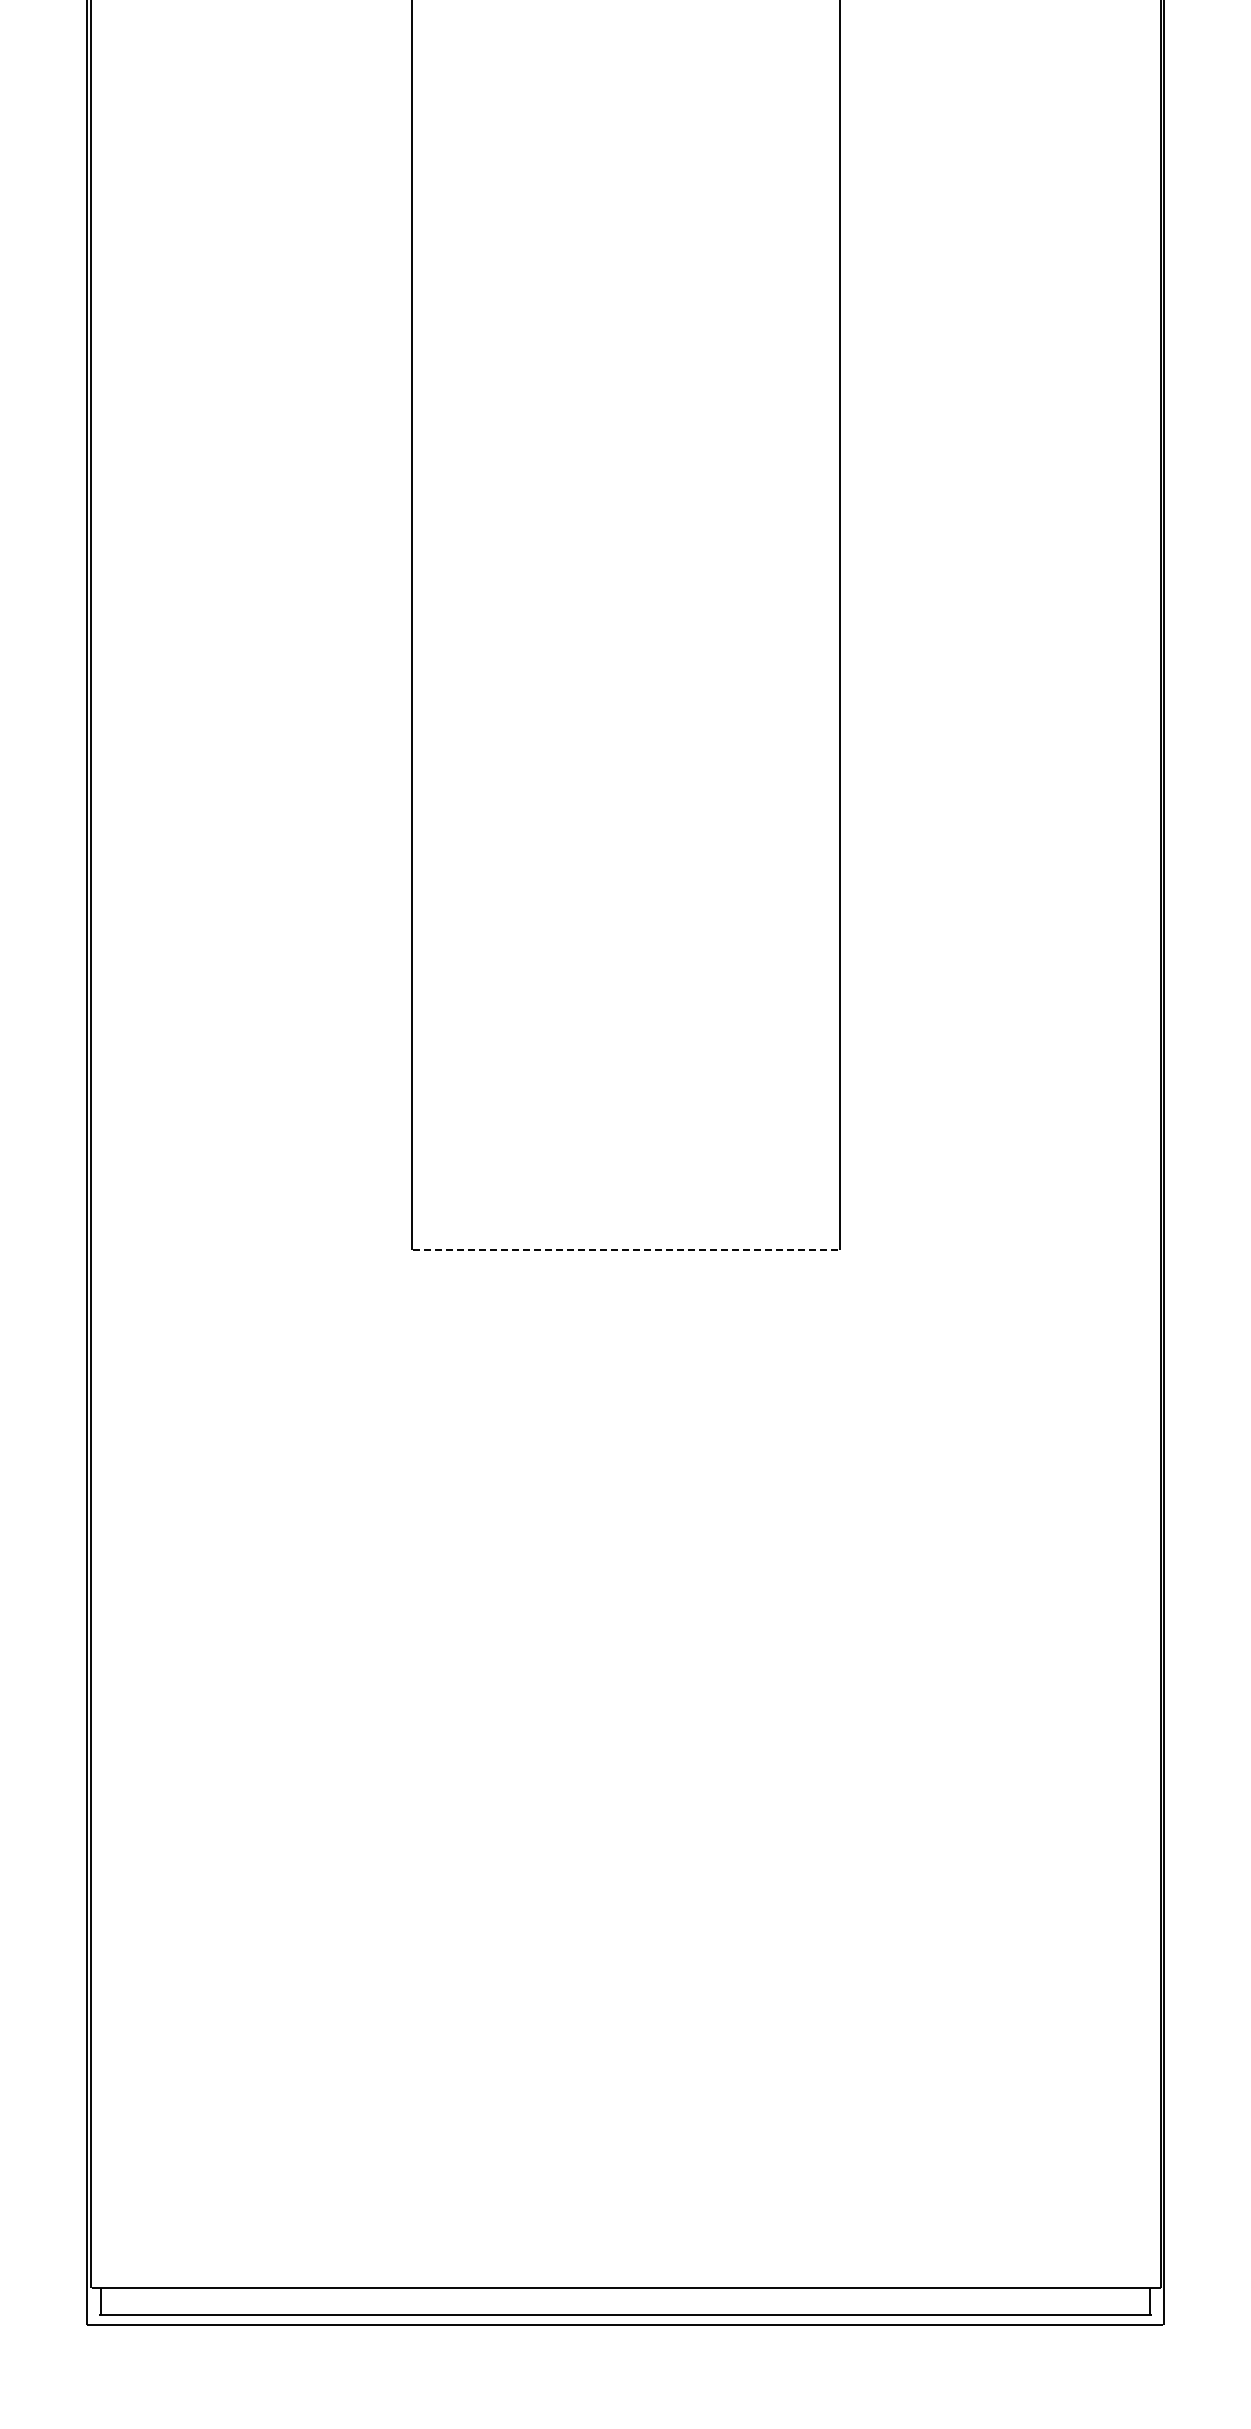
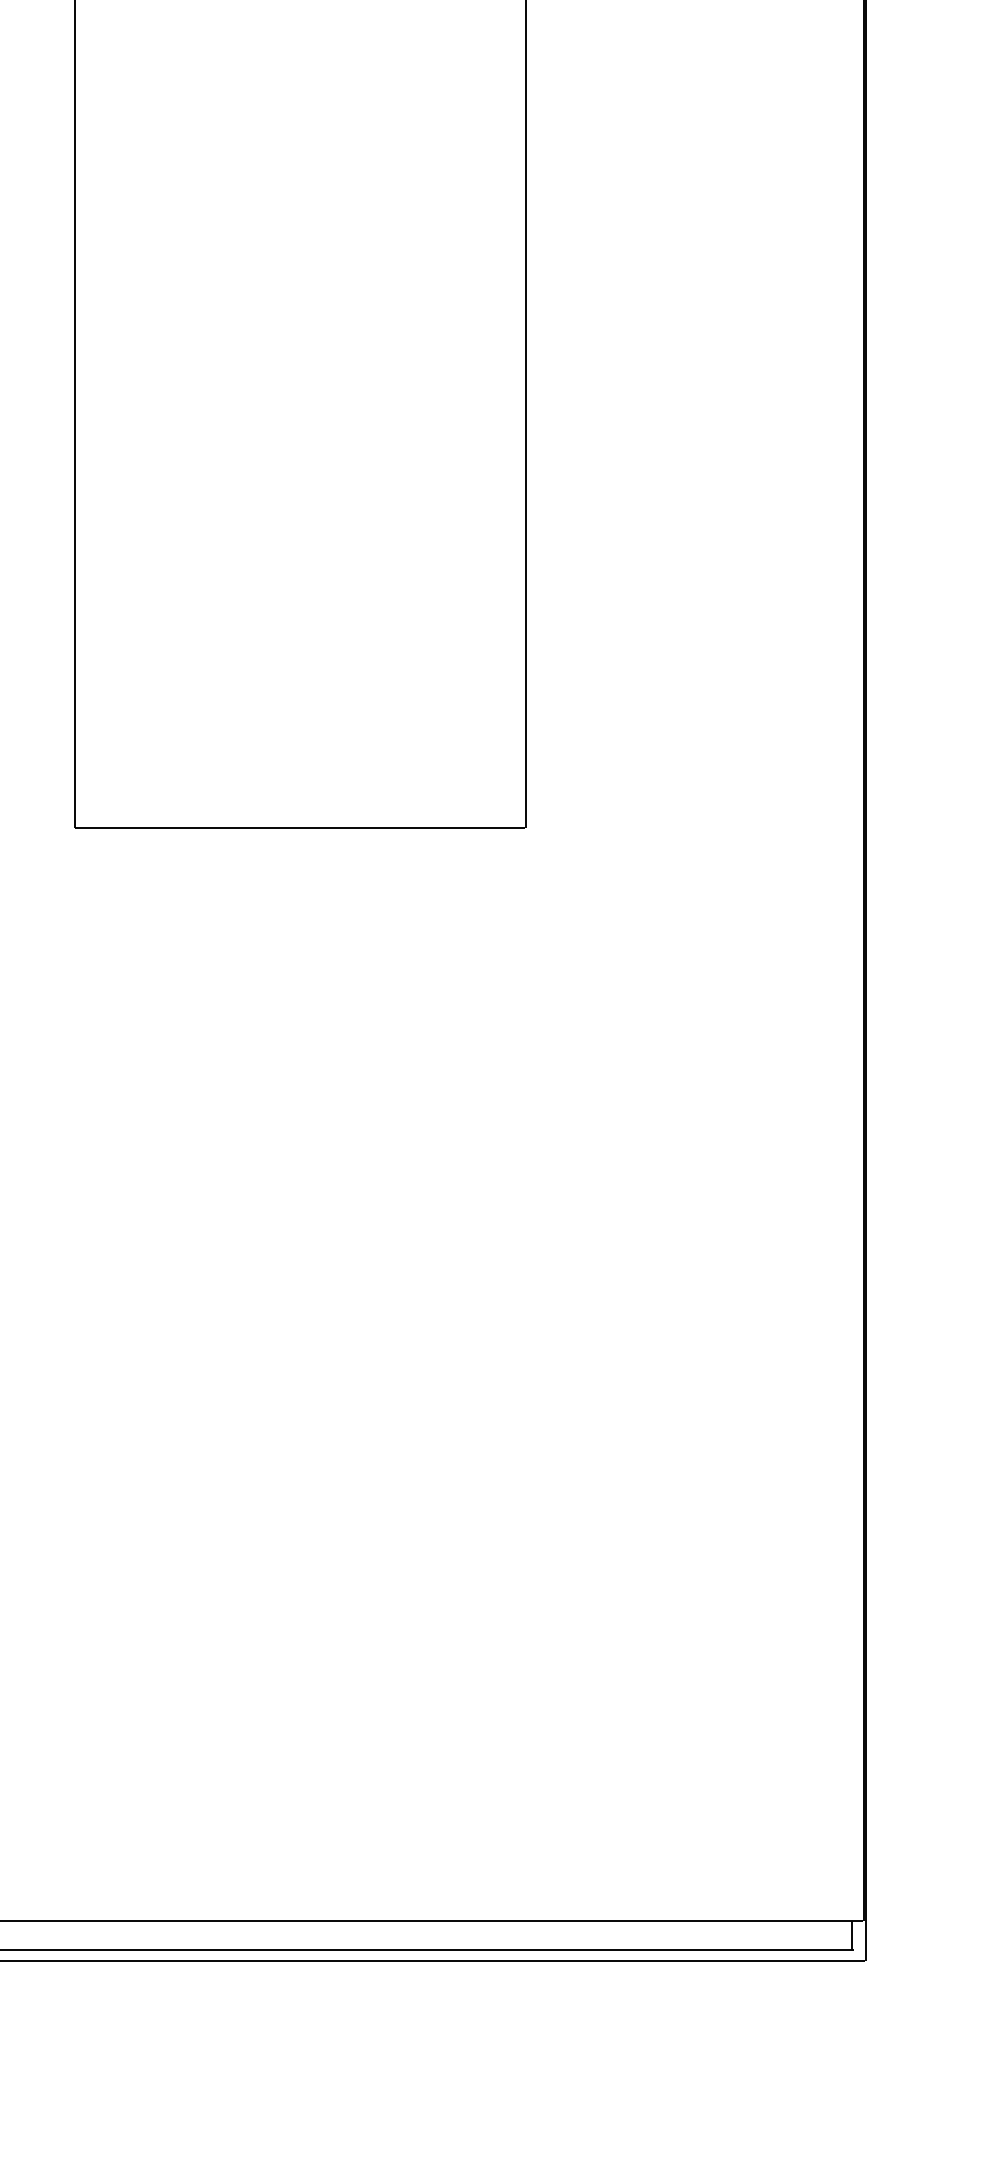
line: (626, 1249) -> (300, 827), dashed -> solid

